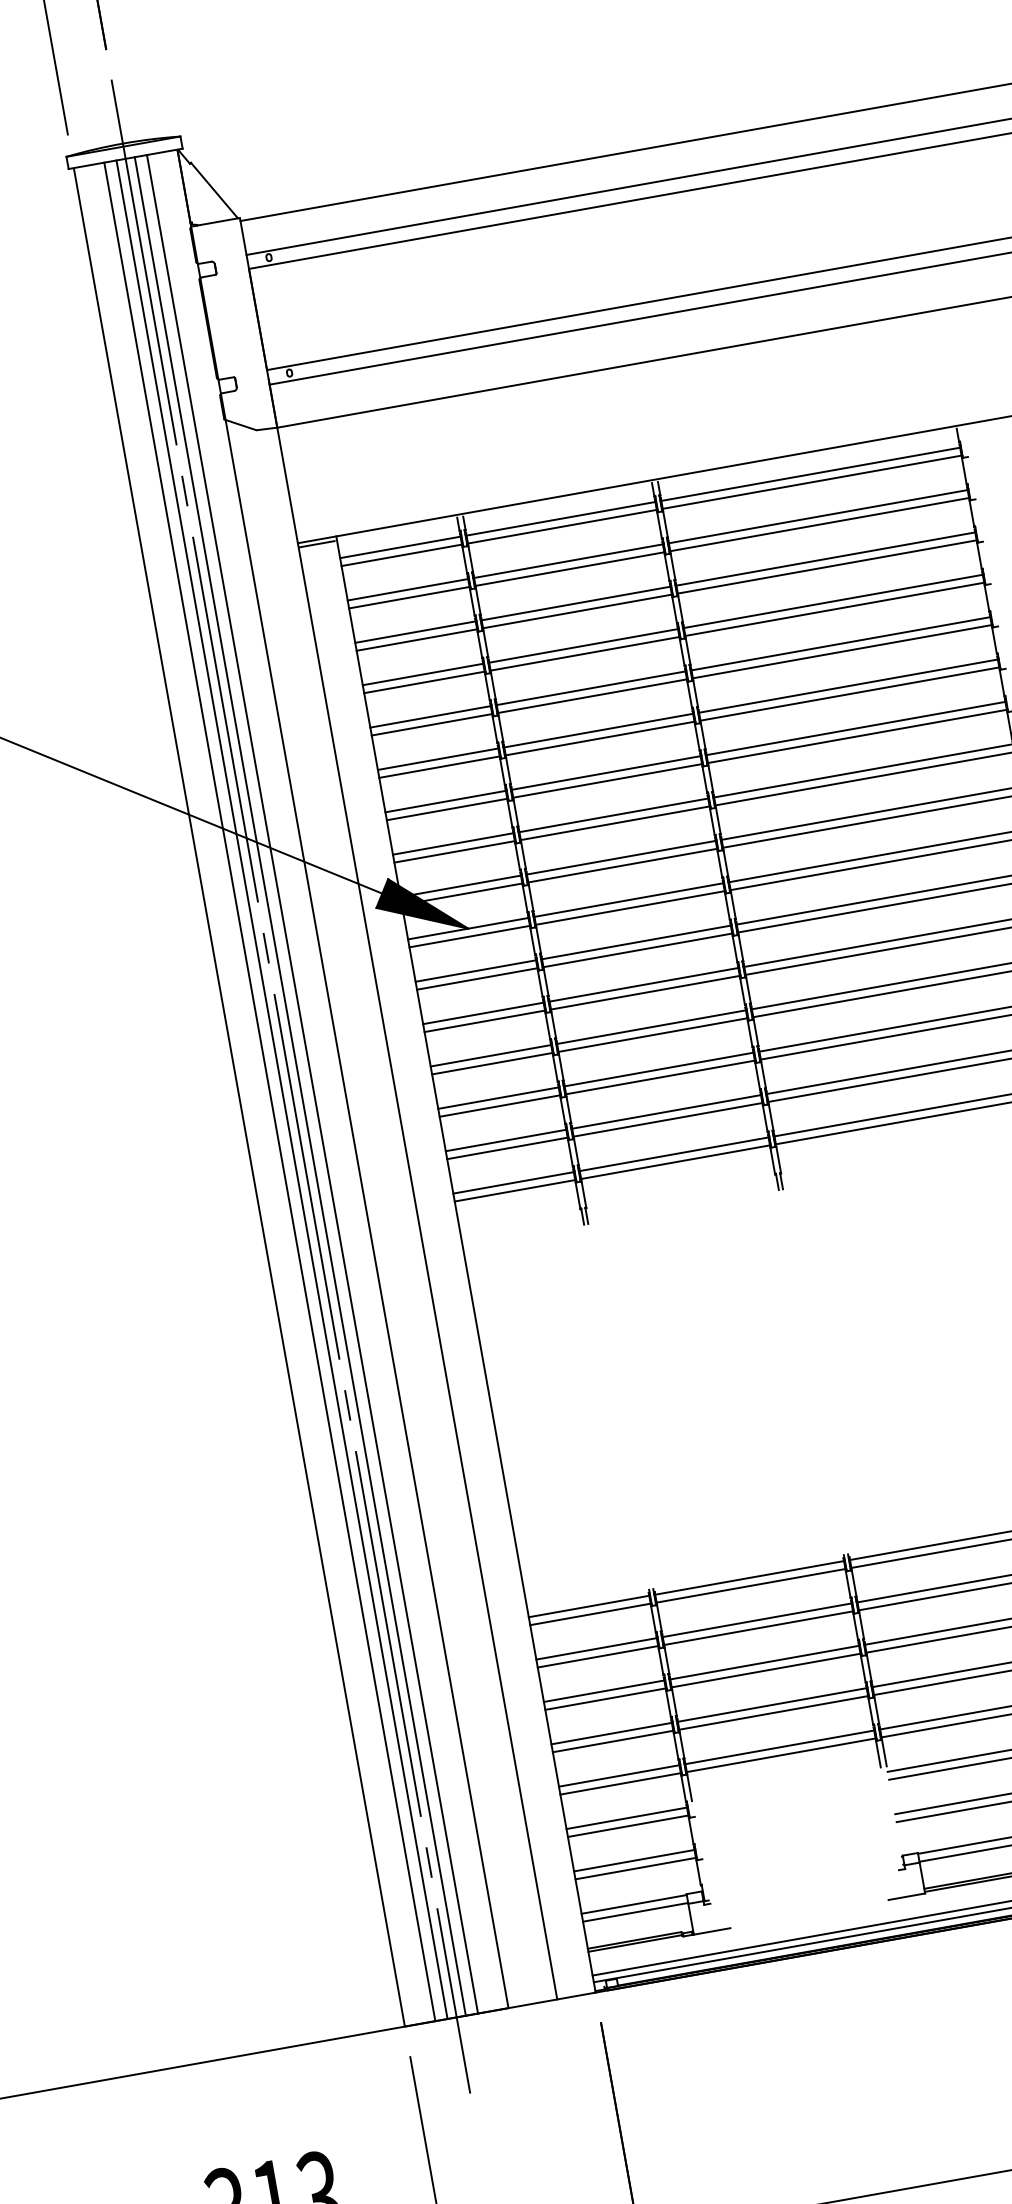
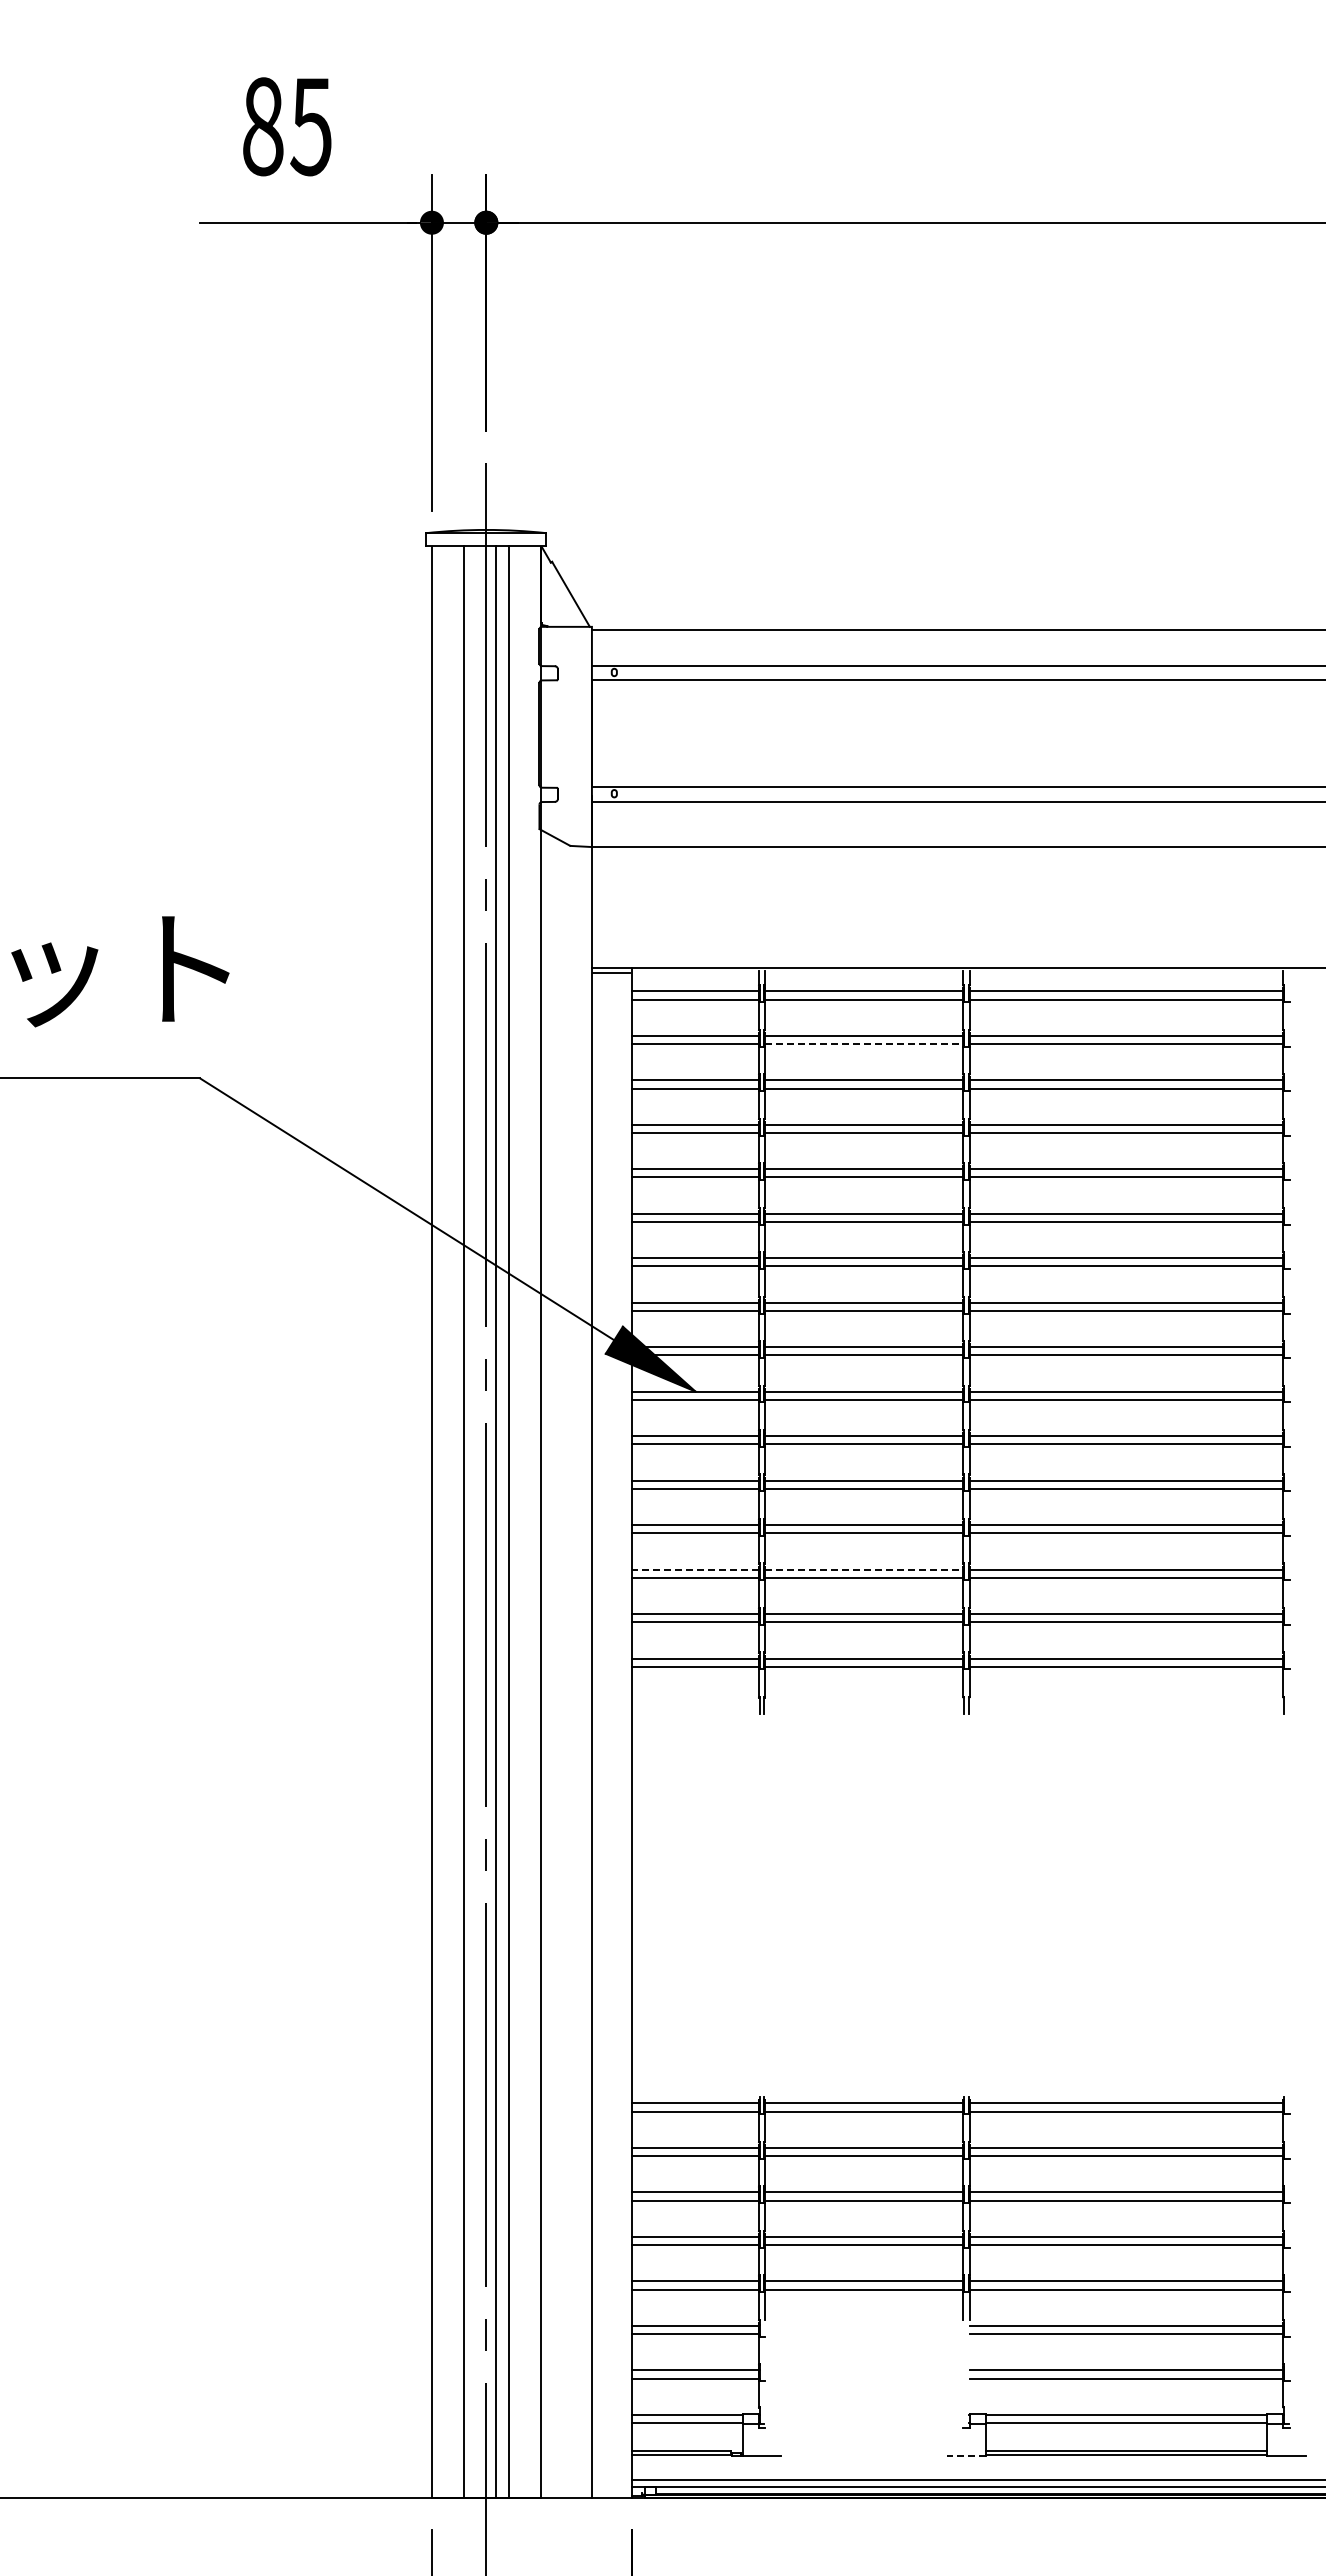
line: (570, 569) -> (864, 1044), solid -> dashed
line: (659, 1069) -> (864, 1569), solid -> dashed
line: (281, 1089) -> (476, 1521), removed
line: (498, 1098) -> (695, 1569), solid -> dashed
line: (906, 1897) -> (965, 2456), solid -> dashed

